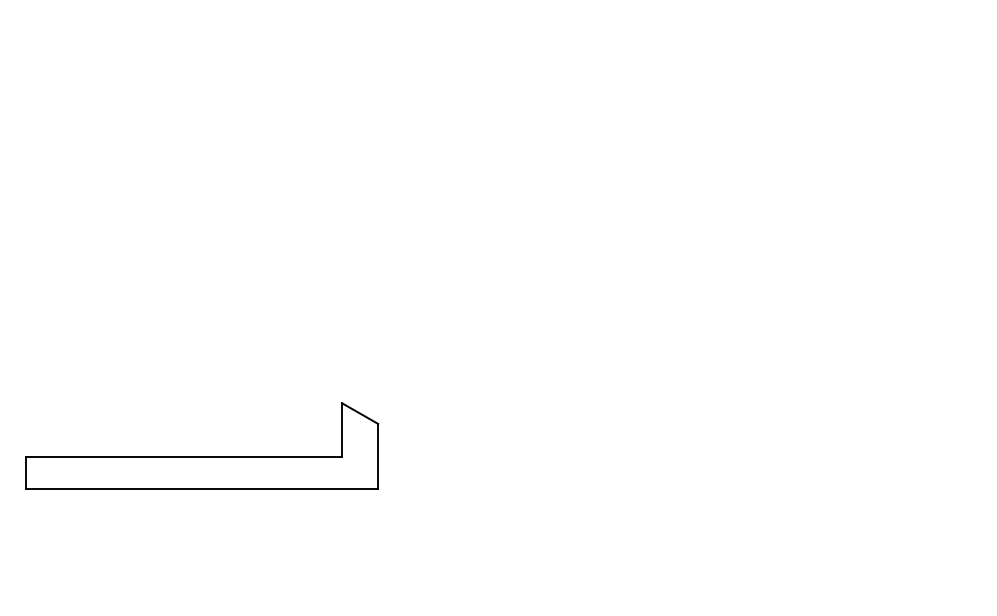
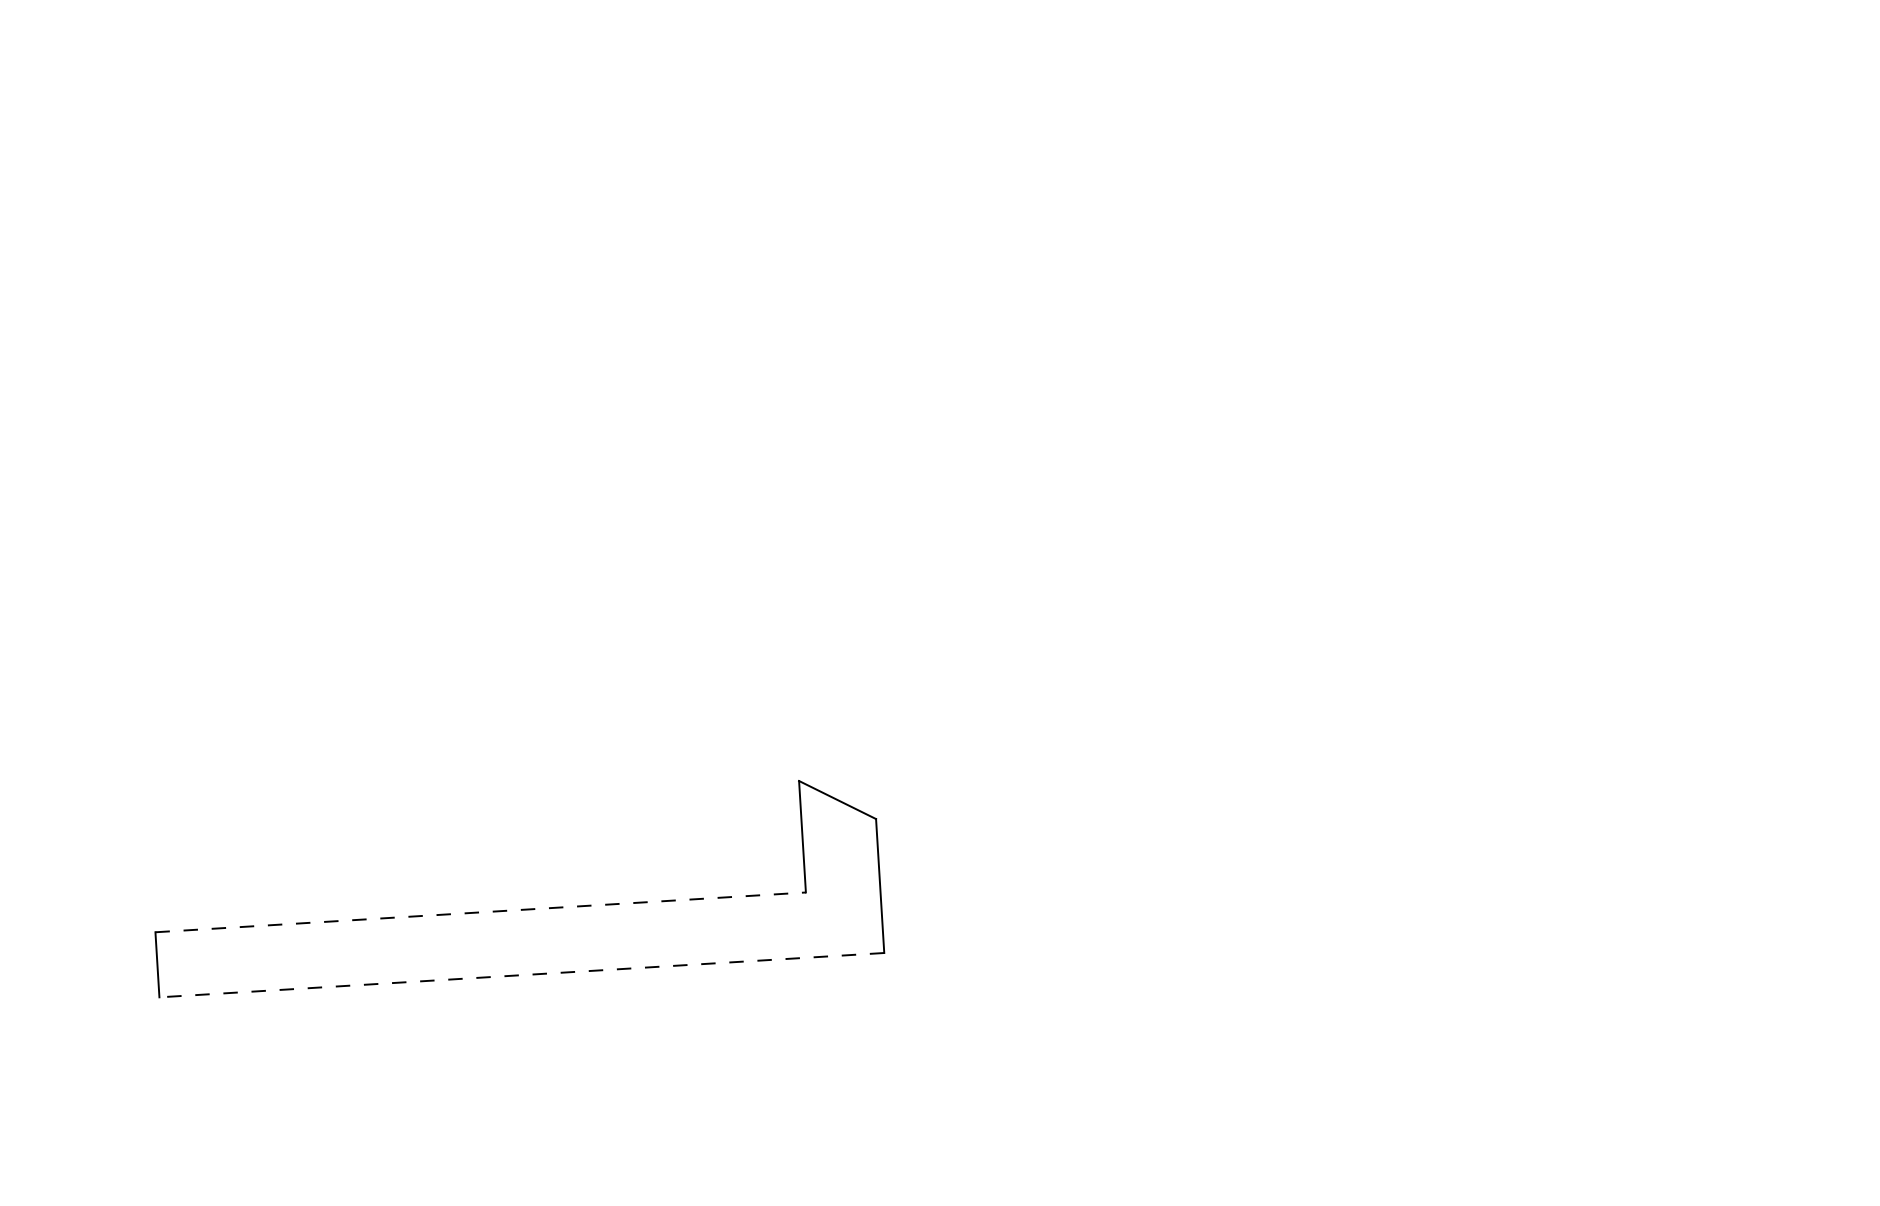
line: (184, 457) -> (481, 912), solid -> dashed
line: (201, 488) -> (520, 974), solid -> dashed

